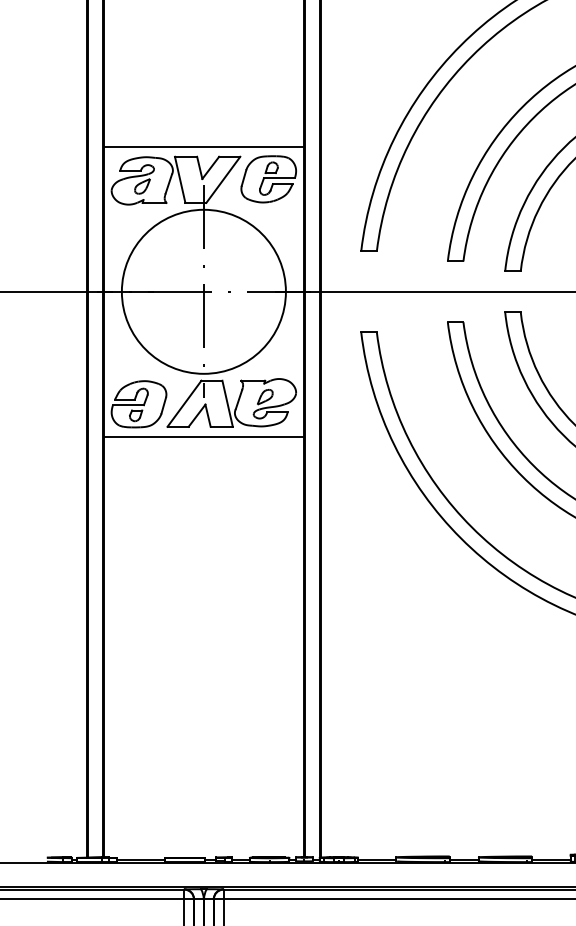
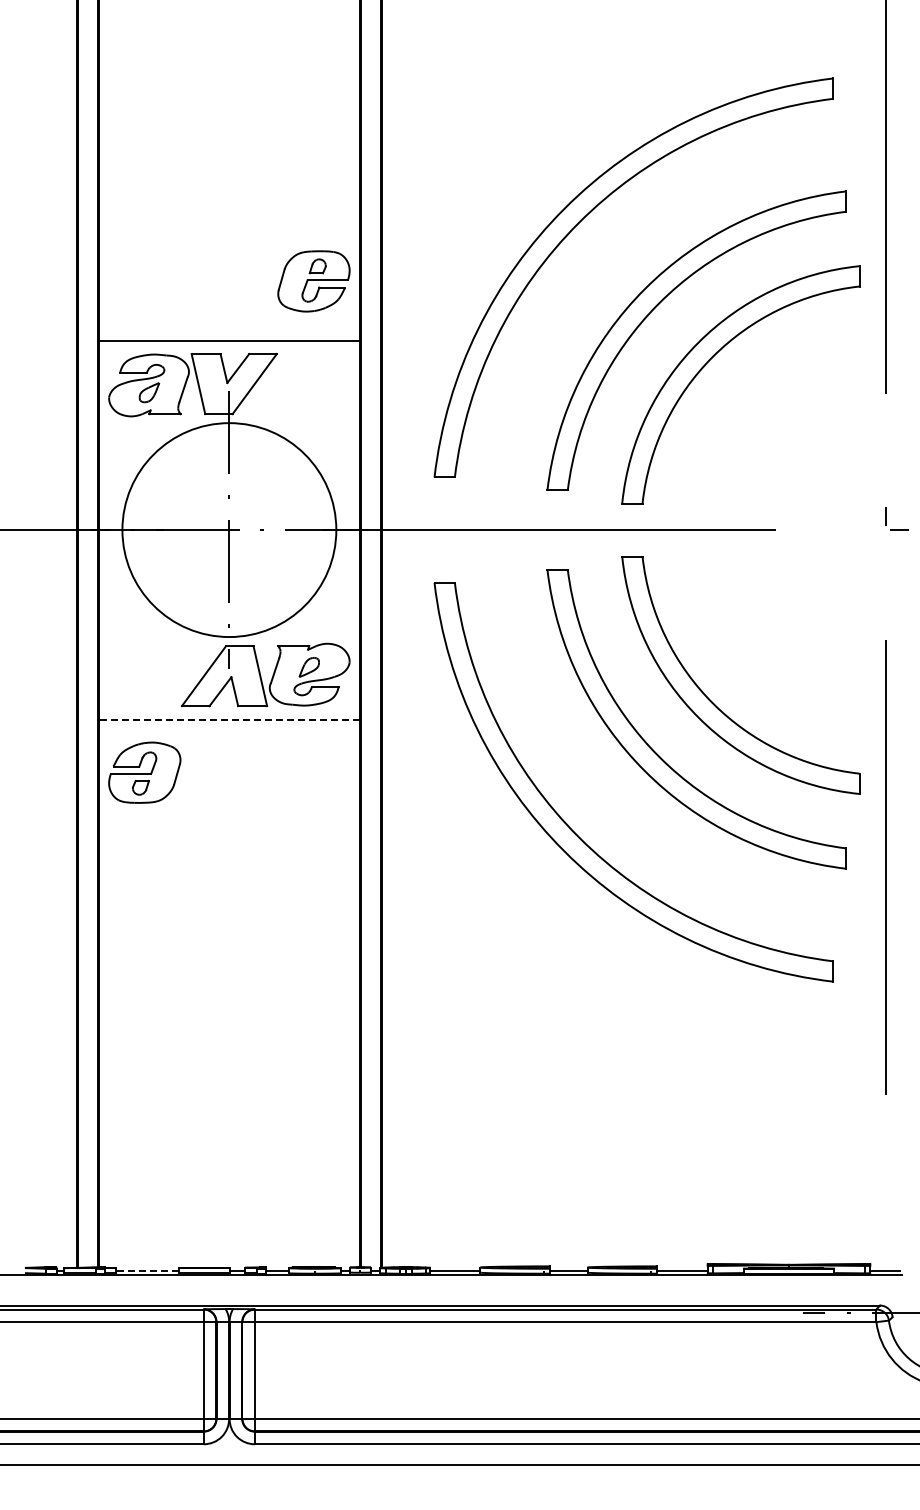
part: (268, 179) -> (313, 281), moved
part: (138, 404) -> (144, 772), moved
line: (203, 437) -> (228, 719), solid -> dashed
line: (141, 859) -> (147, 1270), solid -> dashed

